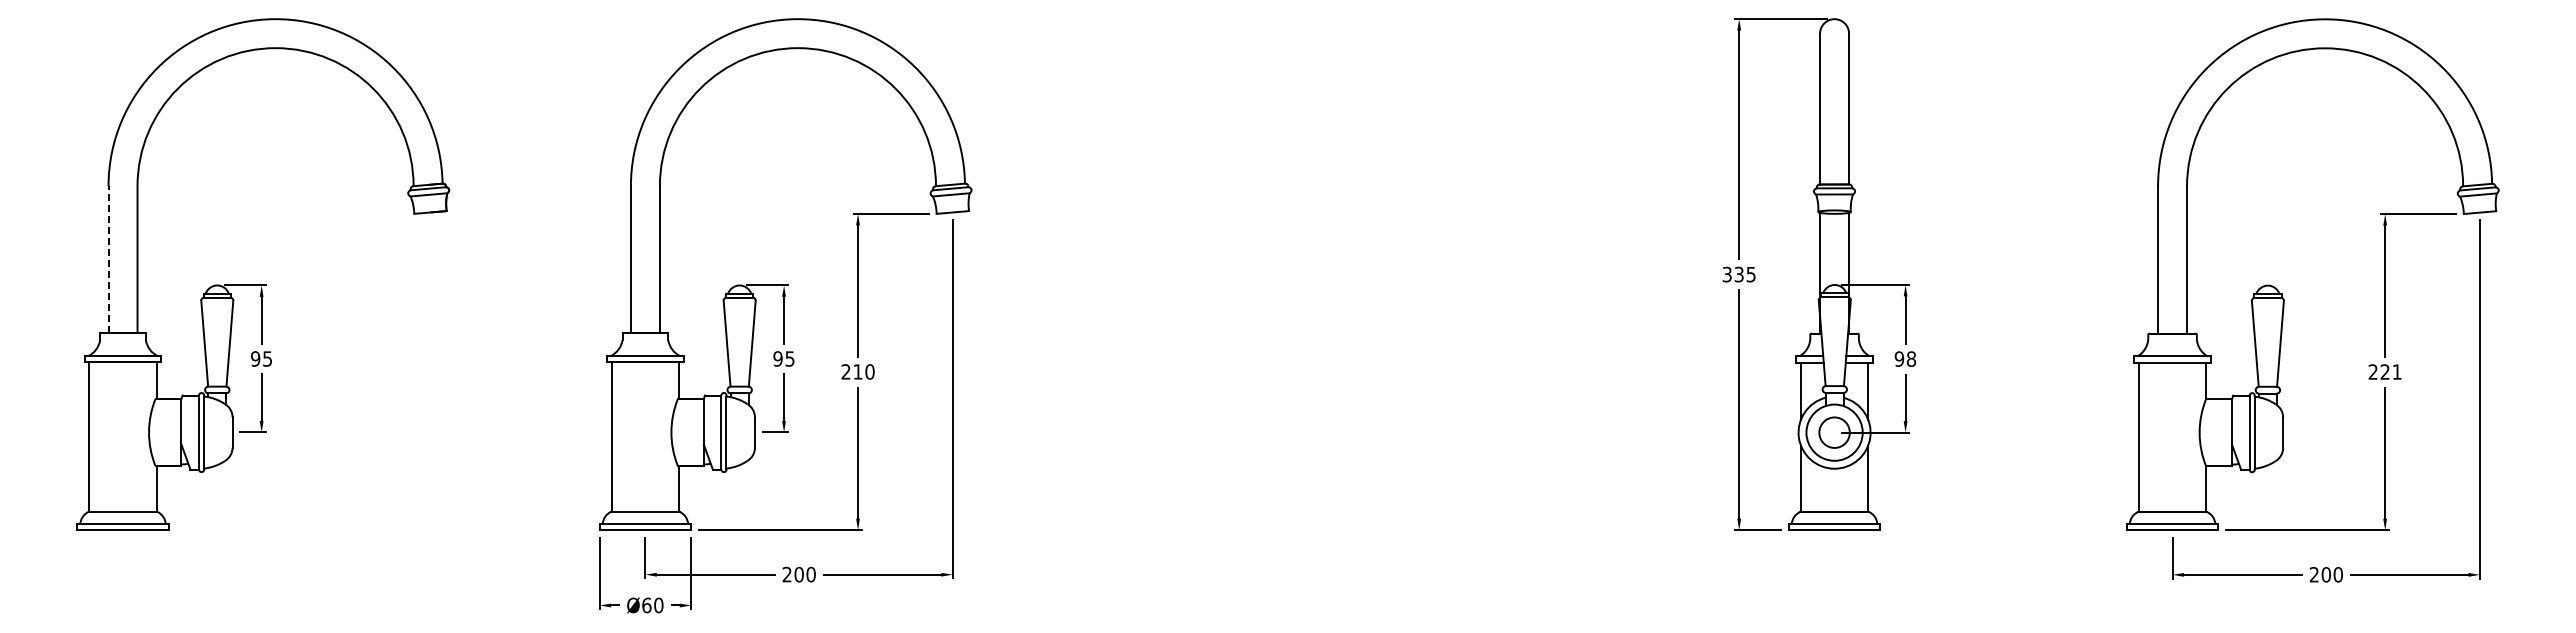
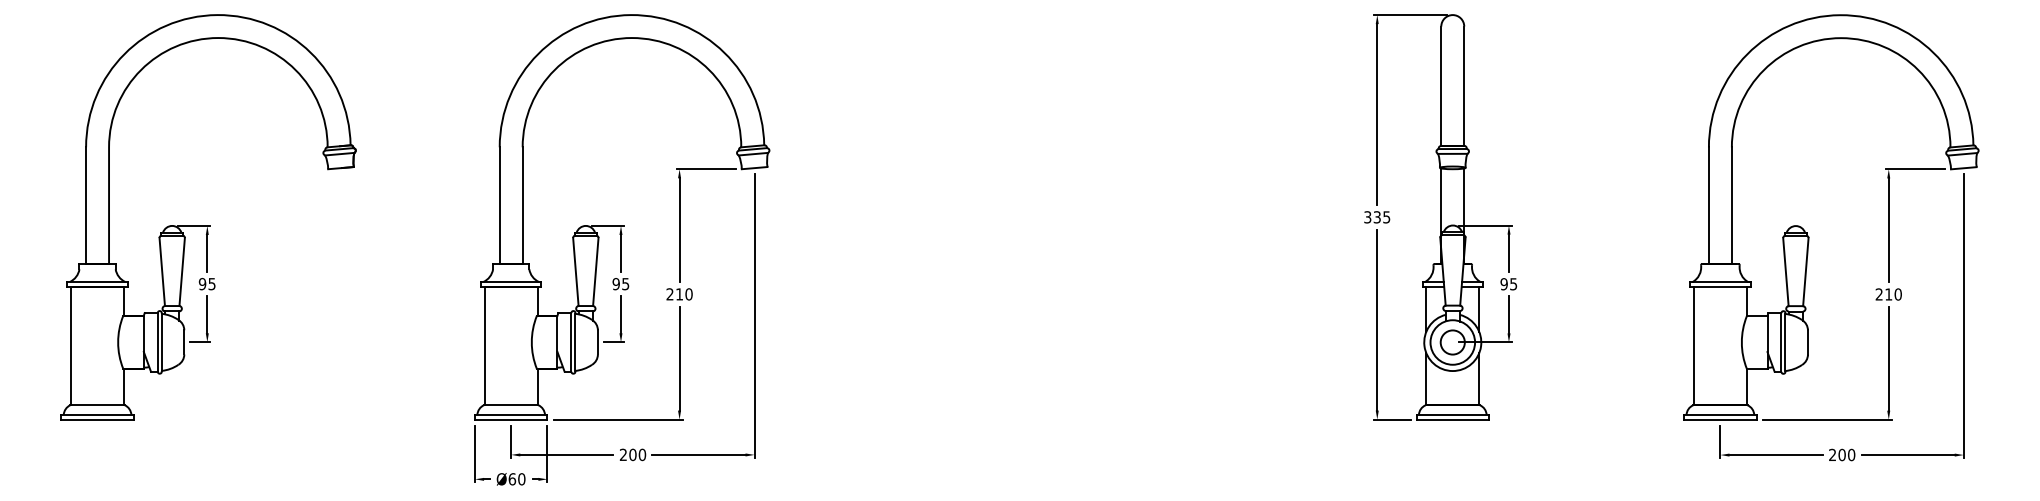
line: (108, 259) -> (86, 205), dashed -> solid
text: (1911, 358) -> (1513, 283), 98 -> 95
text: (2390, 371) -> (1892, 294), 221 -> 210

